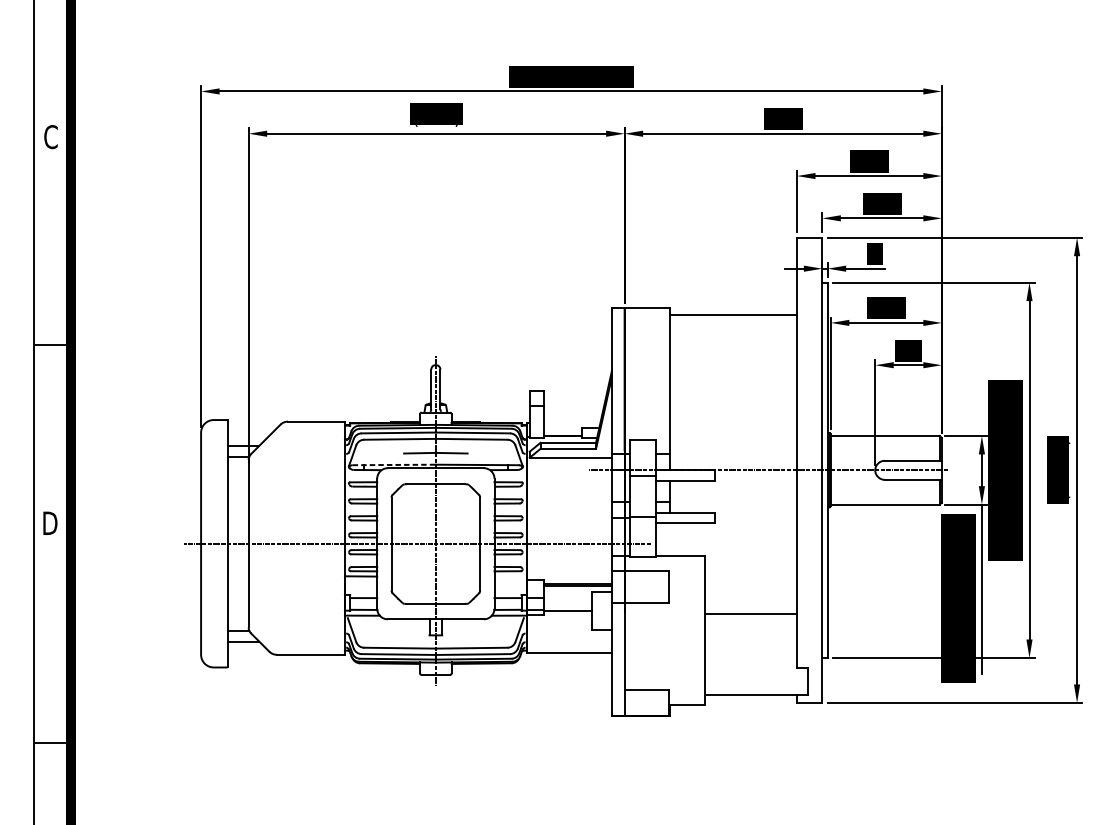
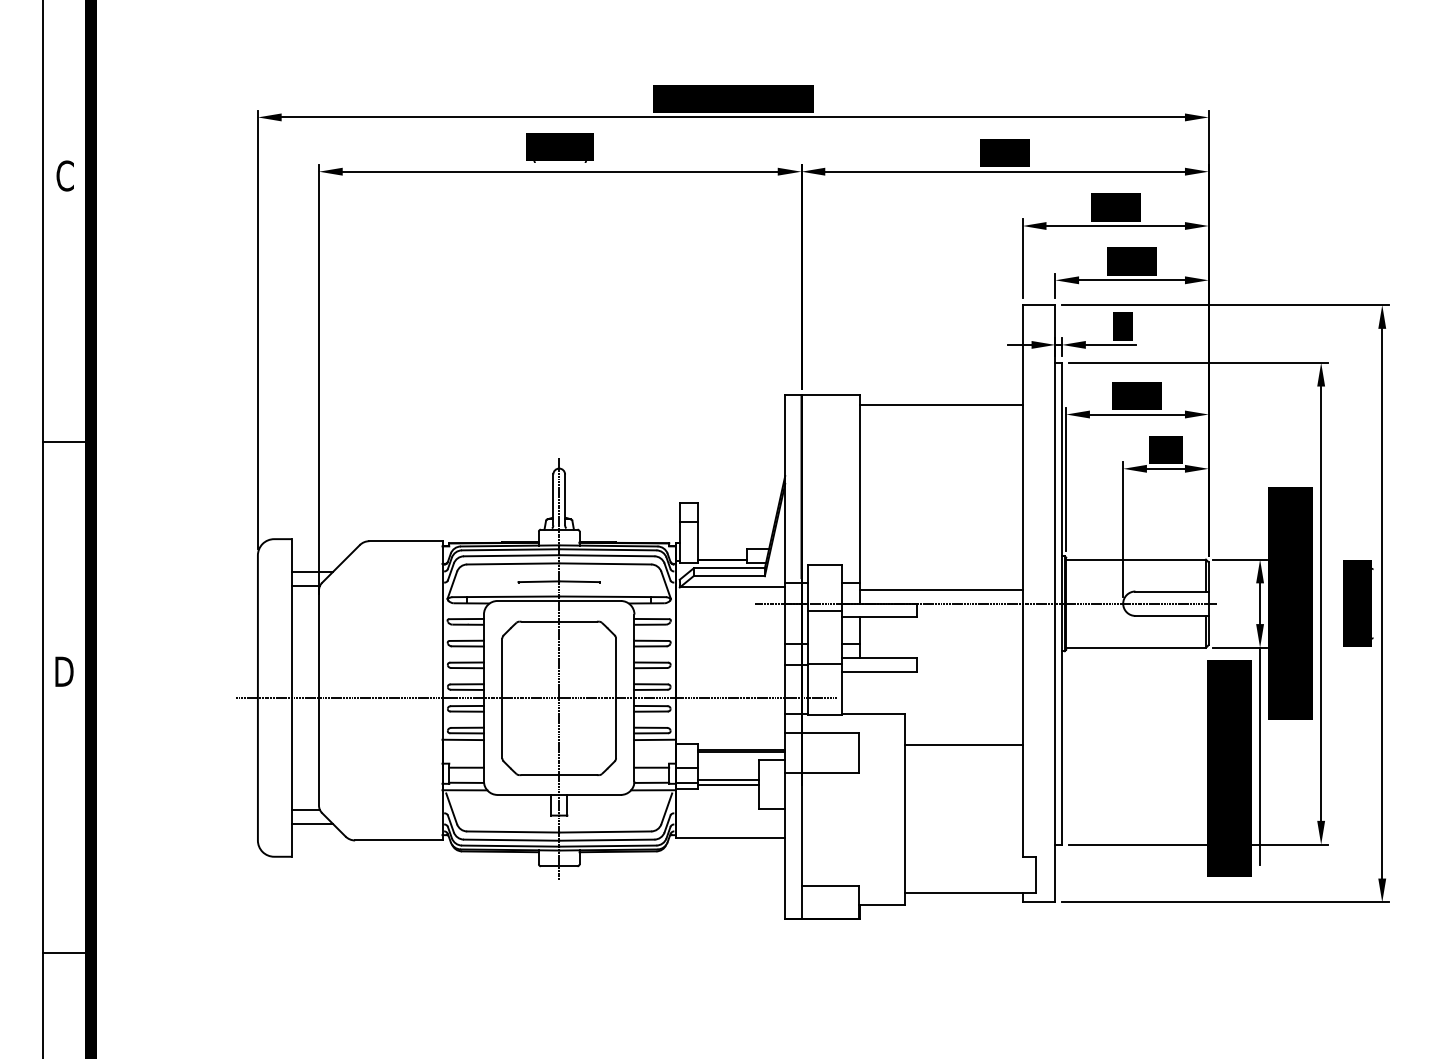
line: (732, 460) -> (940, 590), added
line: (394, 464) -> (506, 596), dashed -> solid
line: (510, 576) -> (654, 739), added
line: (567, 607) -> (728, 779), added
line: (750, 614) -> (963, 745), moved

